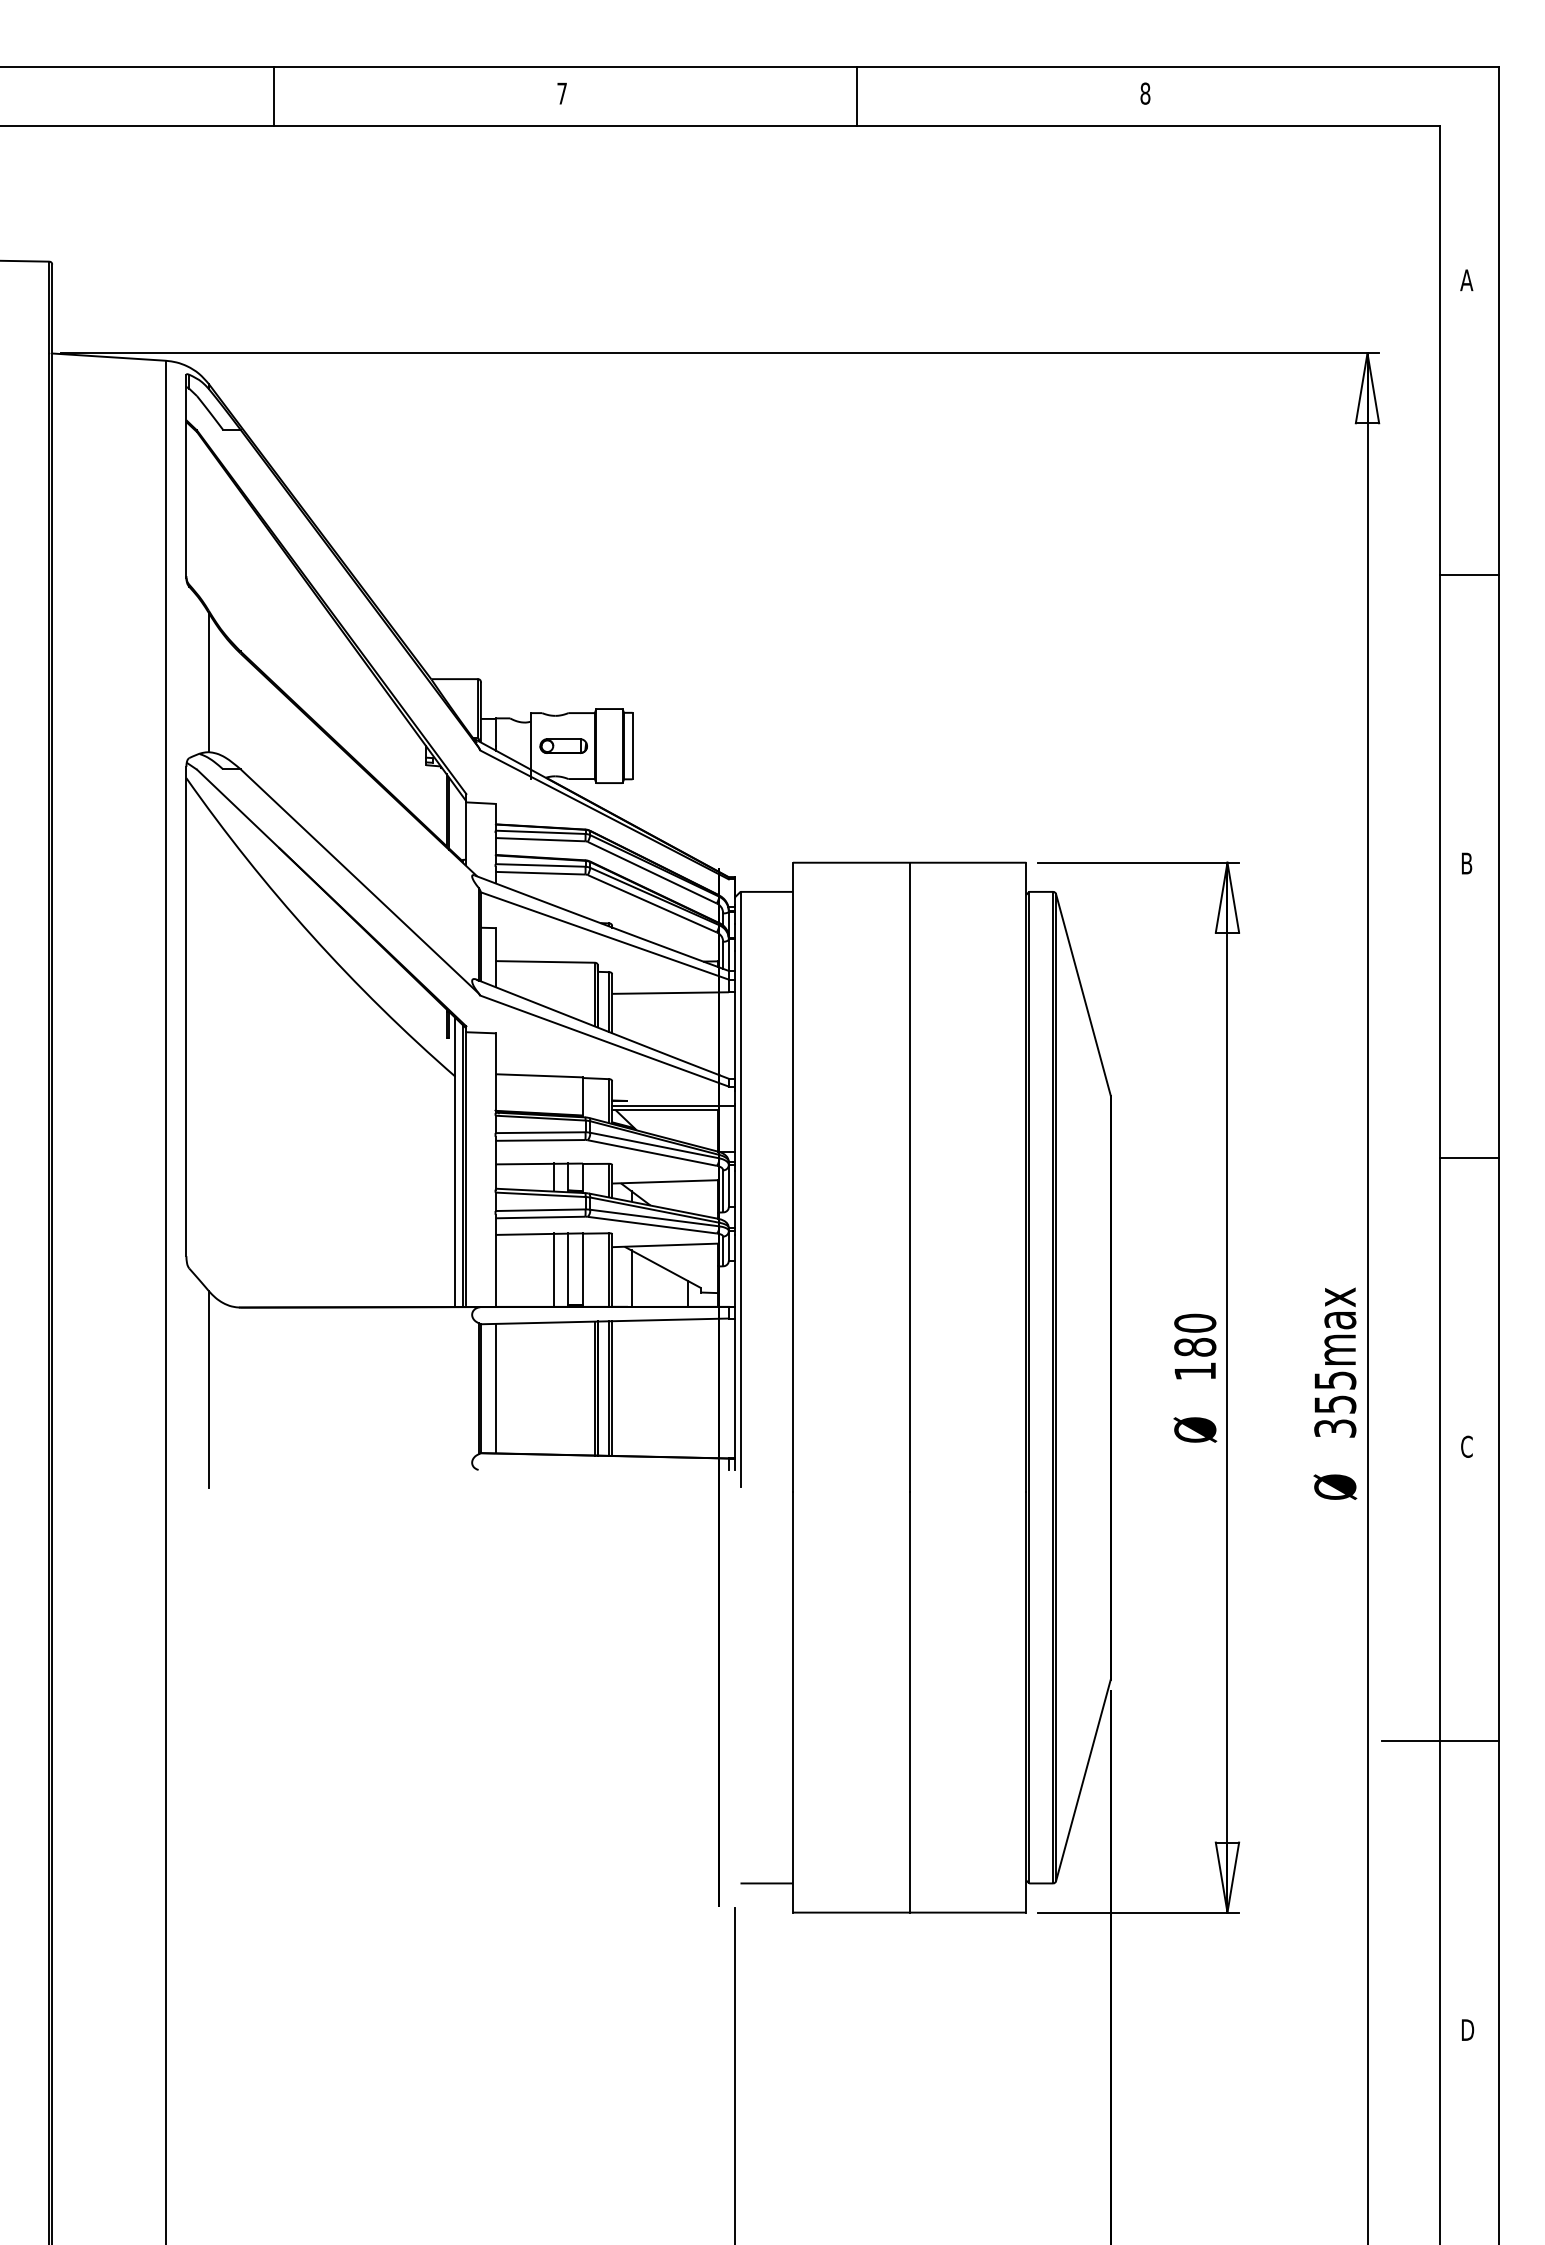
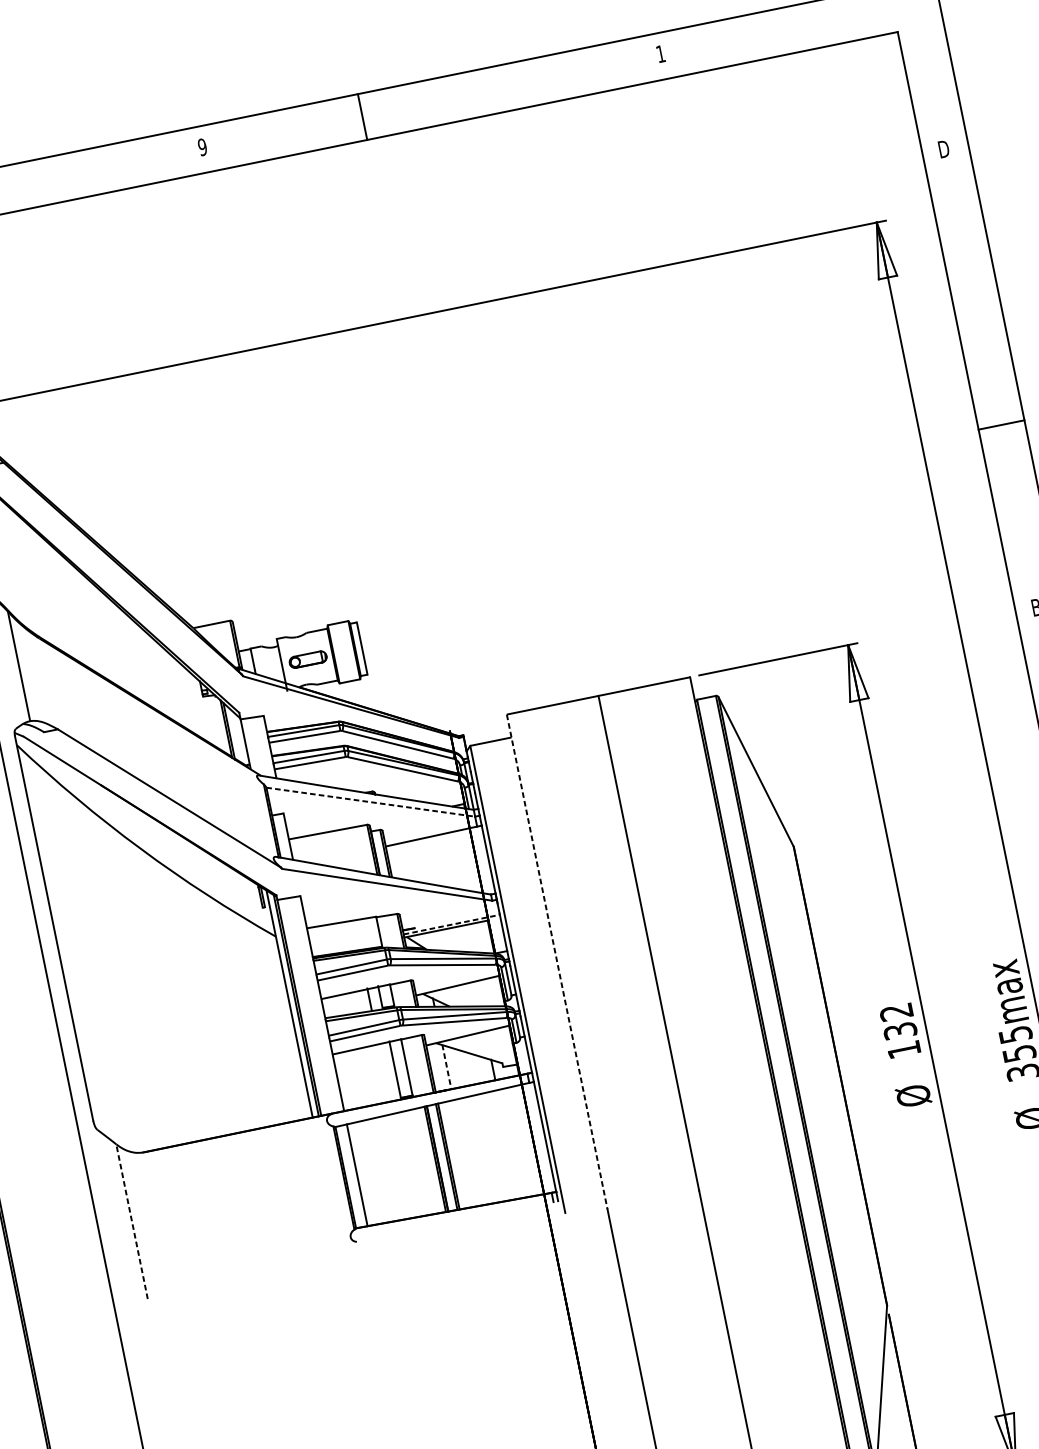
text: (562, 93) -> (202, 147), 7 -> 9
text: (1145, 93) -> (660, 53), 8 -> 1
line: (857, 96) -> (362, 117), moved
text: (1467, 280) -> (943, 149), A -> D
line: (1469, 574) -> (1001, 424), moved
line: (605, 936) -> (371, 802), solid -> dashed
line: (673, 1105) -> (451, 924), solid -> dashed
line: (792, 1177) -> (556, 961), solid -> dashed
line: (554, 1269) -> (384, 1072), removed
line: (632, 1279) -> (447, 1067), solid -> dashed
text: (1195, 1334) -> (898, 1020), 180 -> 132
line: (208, 1388) -> (131, 1221), solid -> dashed

